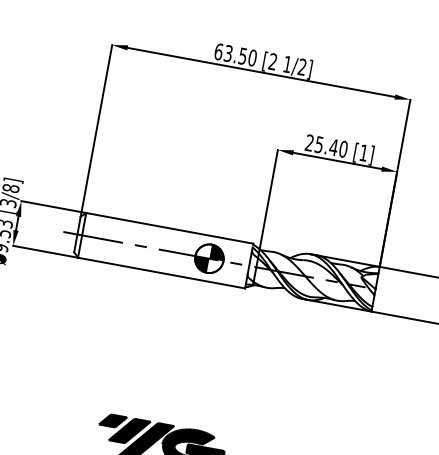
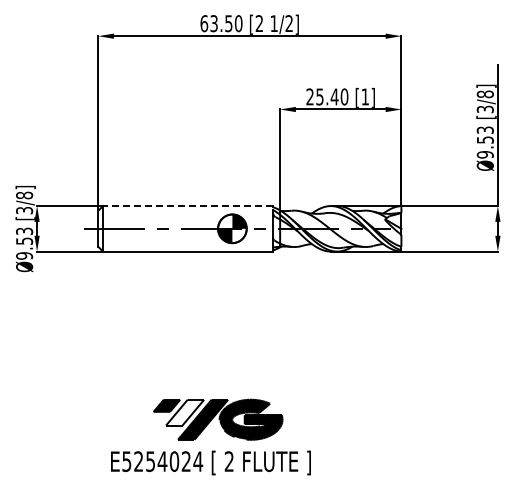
line: (169, 228) -> (187, 206), solid -> dashed
fill: (130, 430) -> (185, 412), removed

